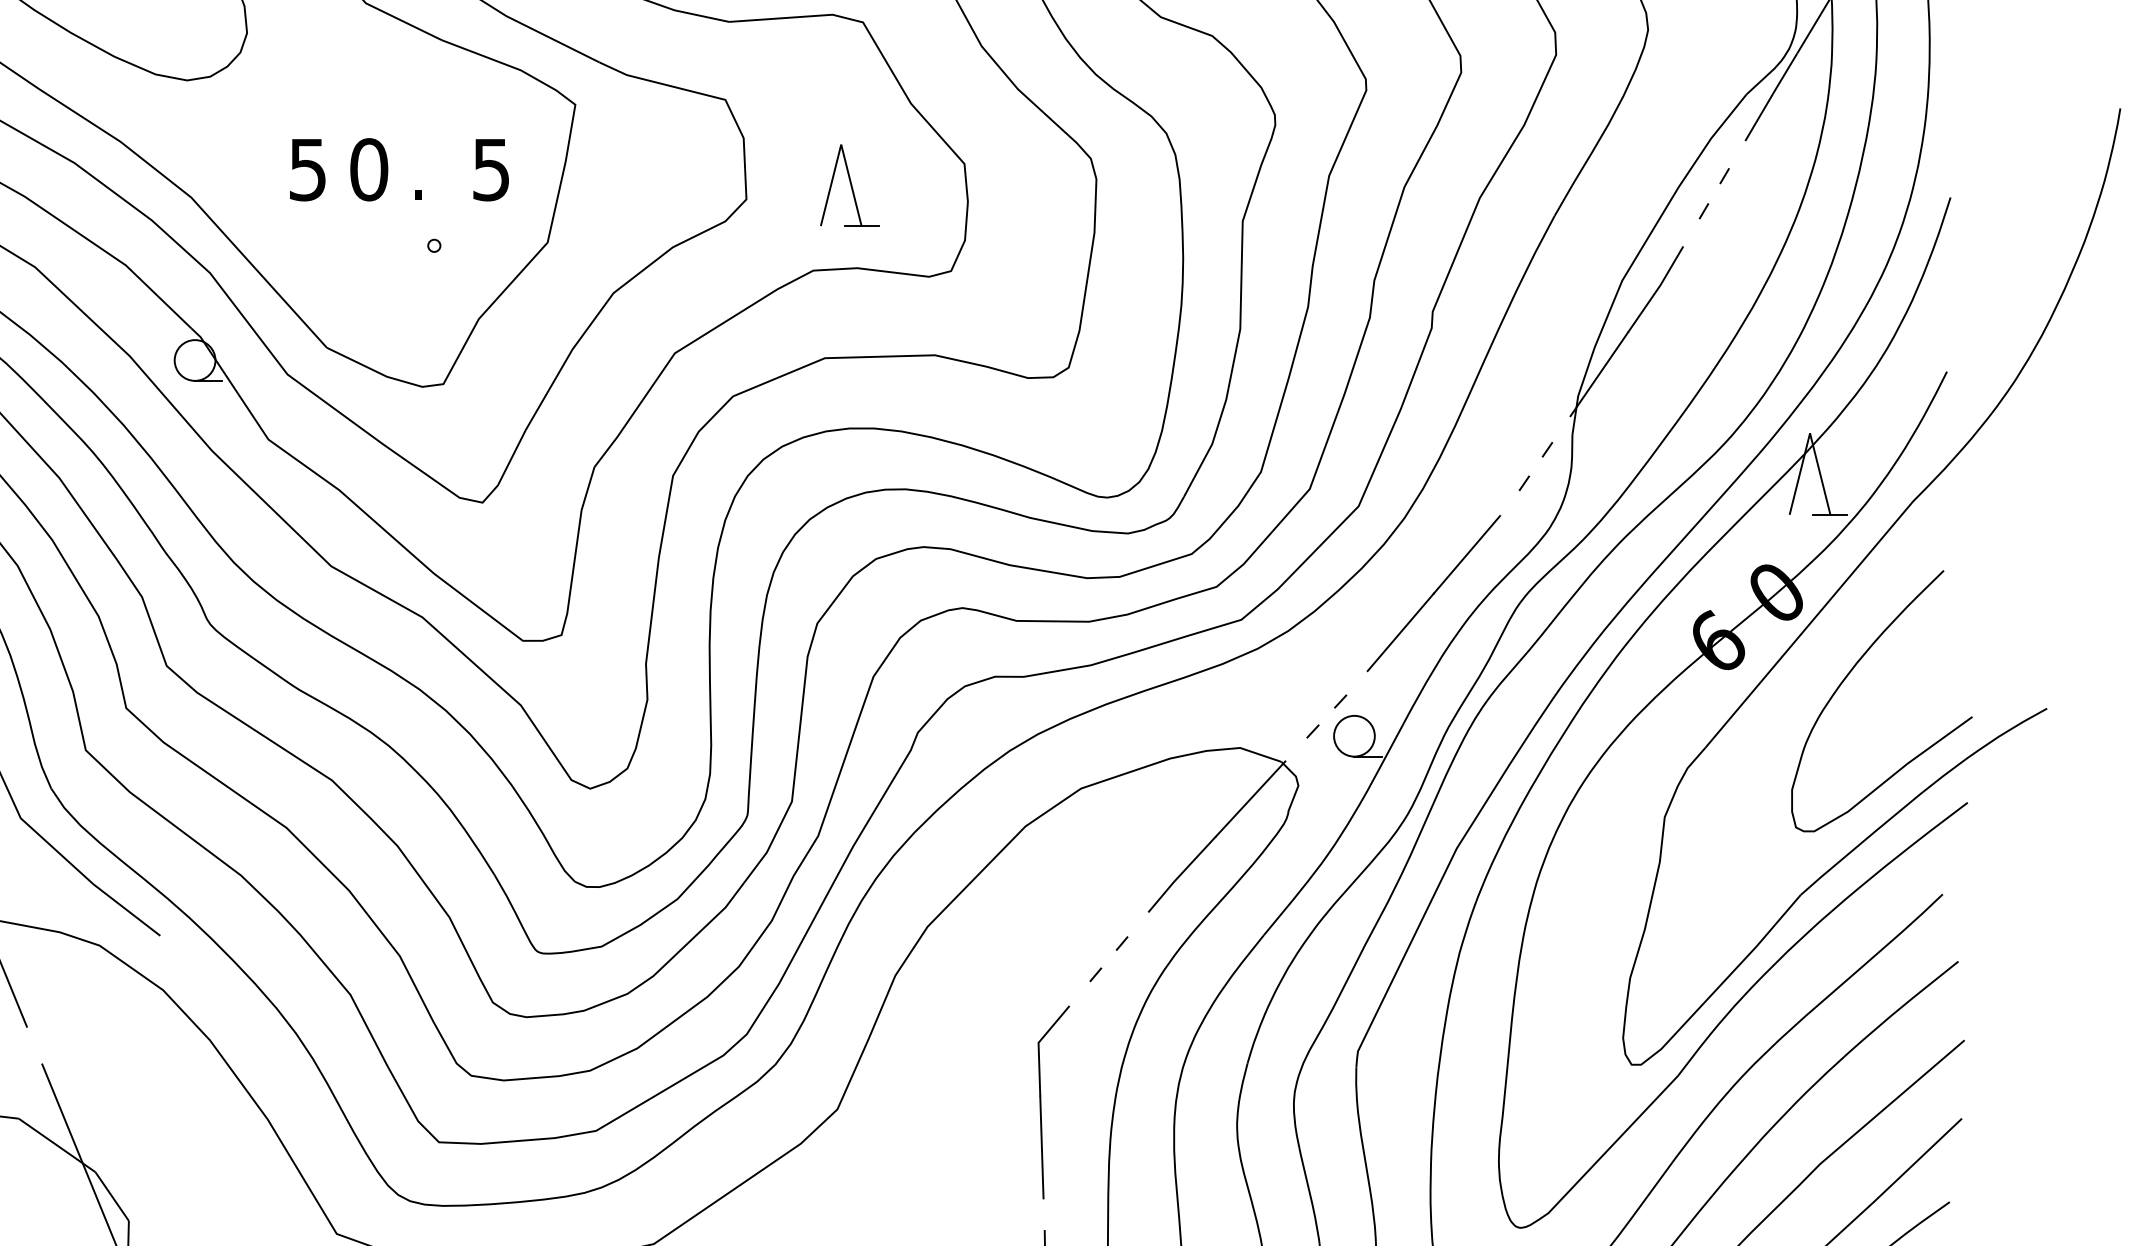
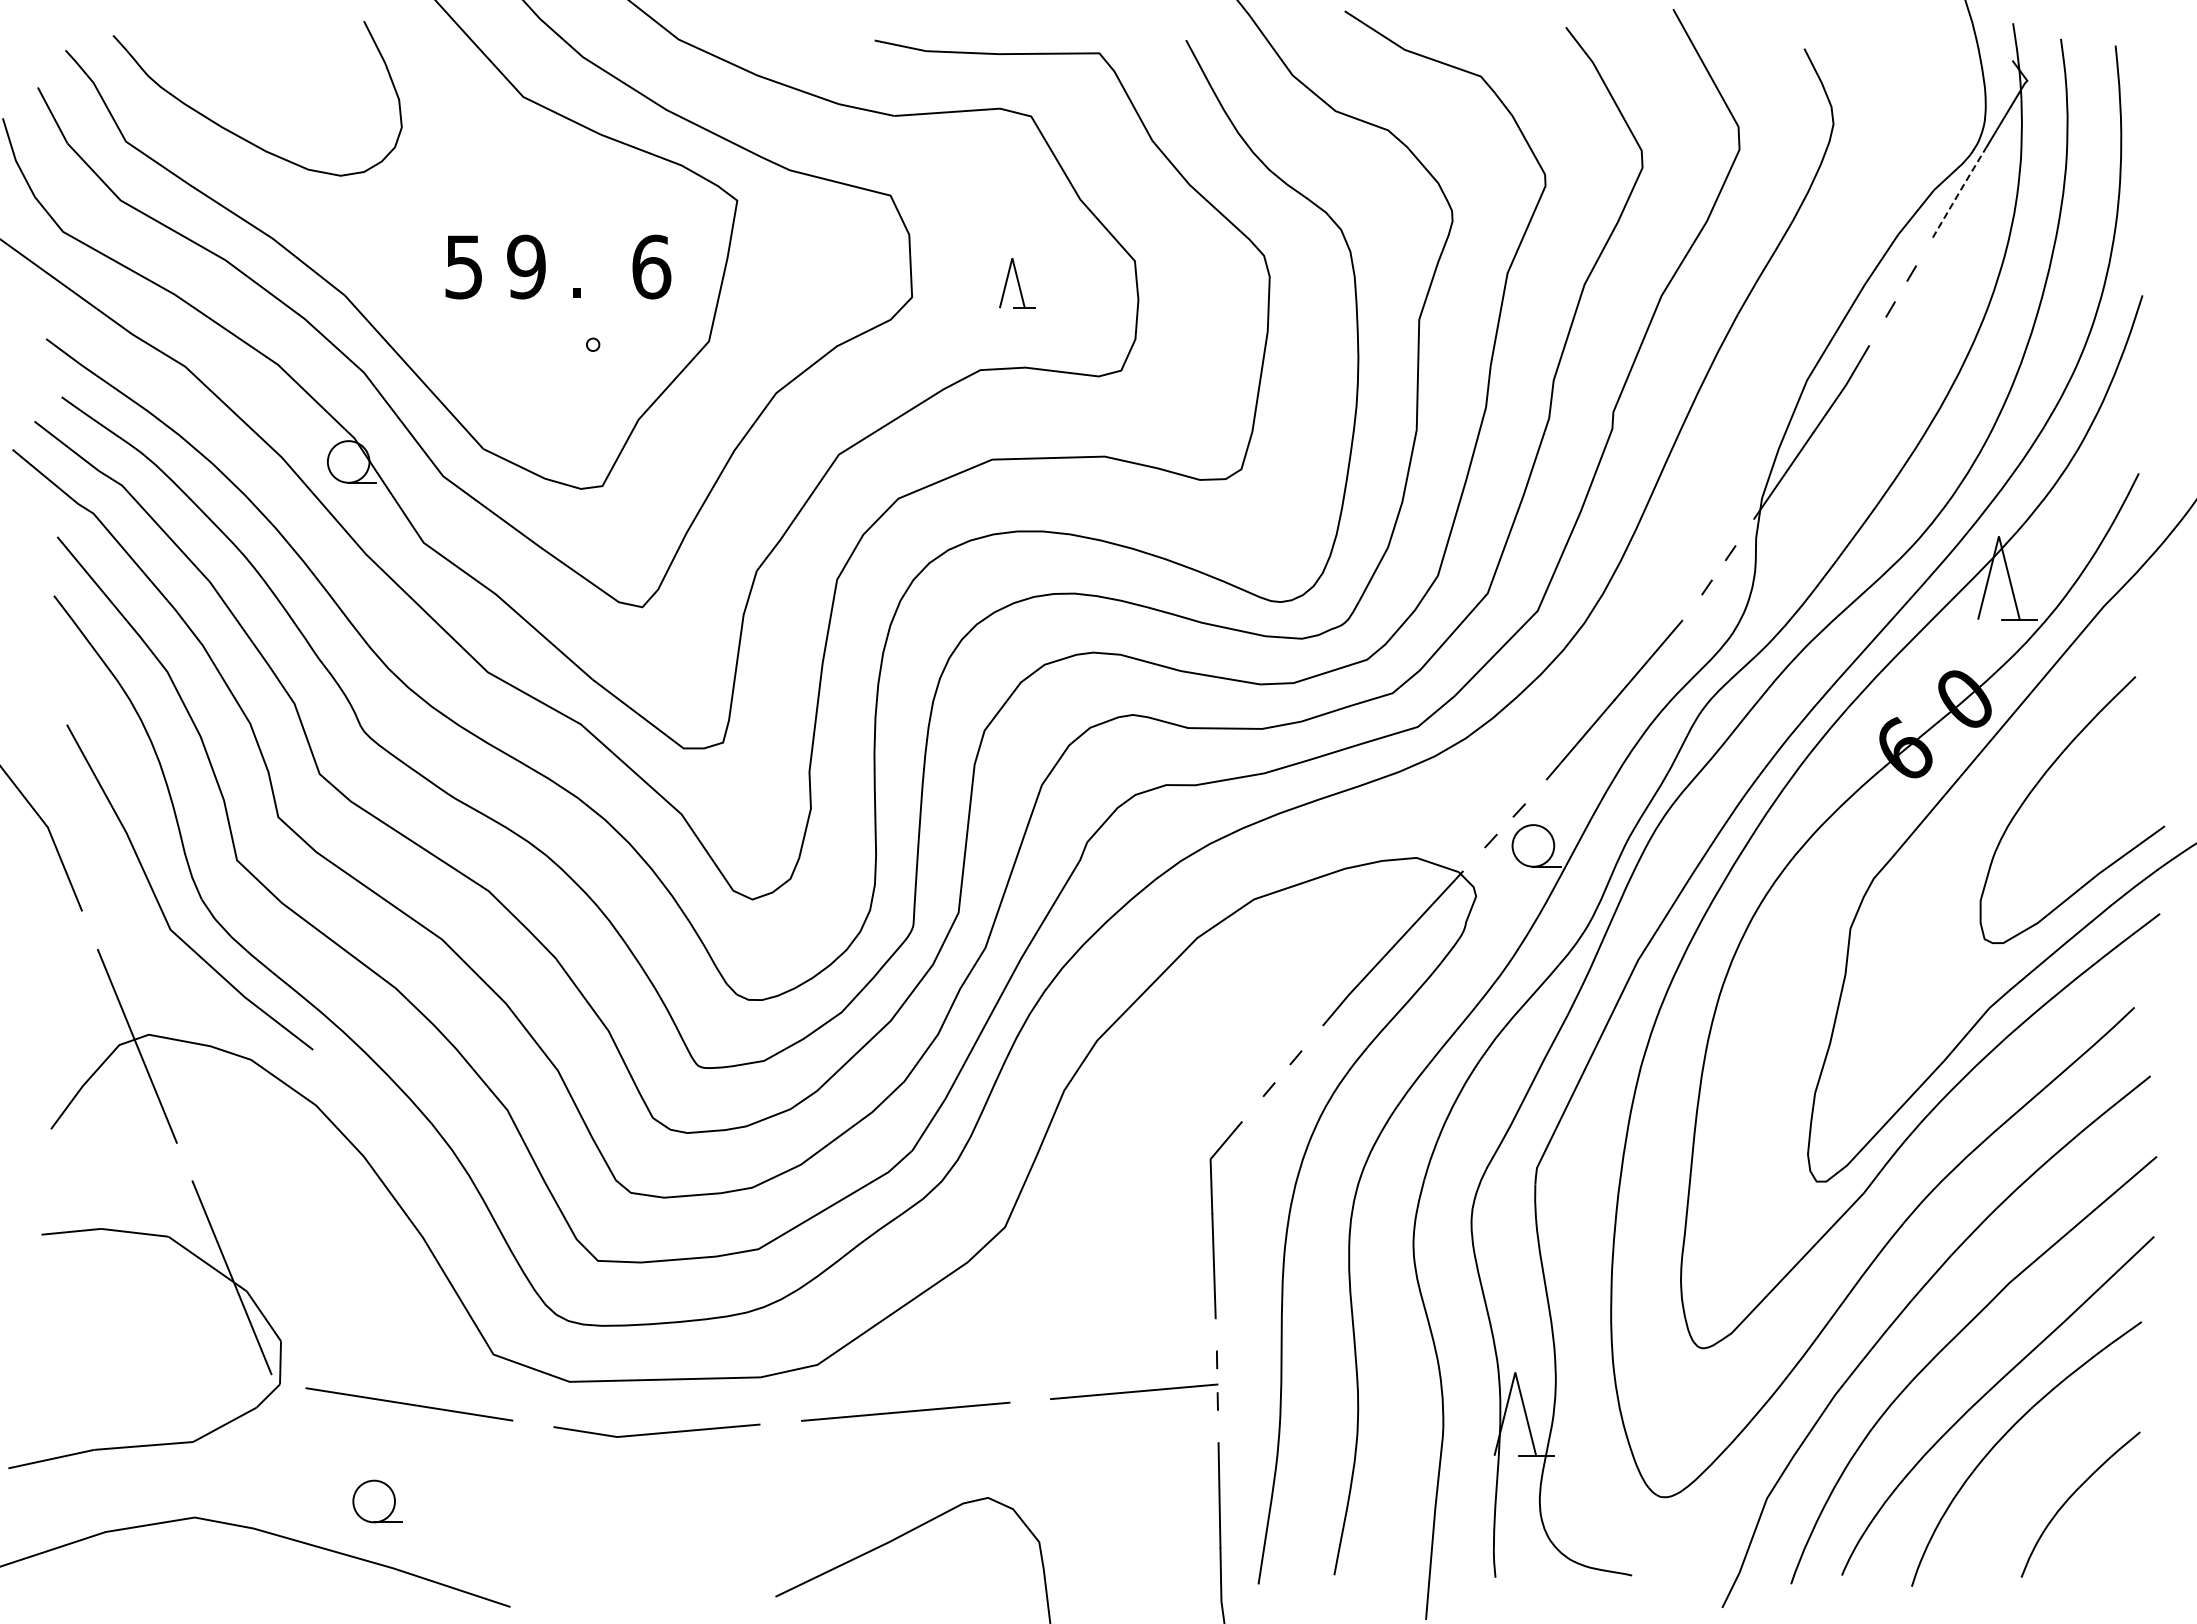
line: (1771, 96) -> (1959, 192), solid -> dashed
text: (369, 169) -> (526, 266), 0 -> 9
text: (491, 169) -> (651, 266), 5 -> 6
part: (849, 185) -> (1017, 283), size x0.6

